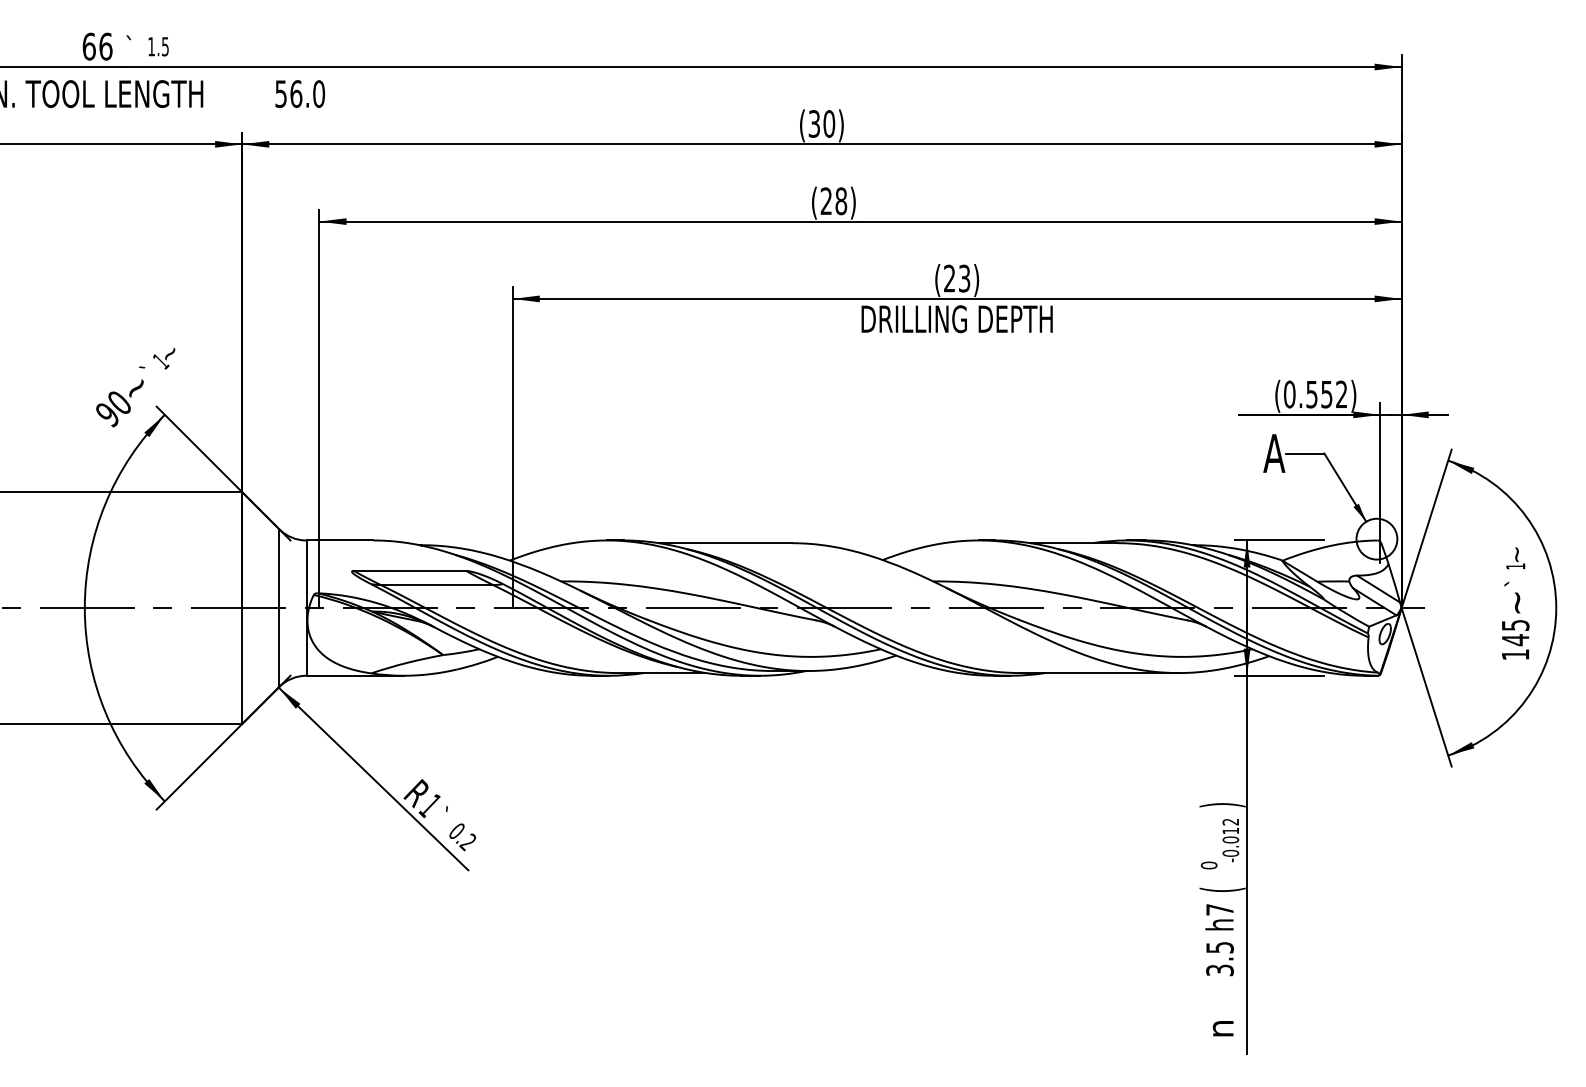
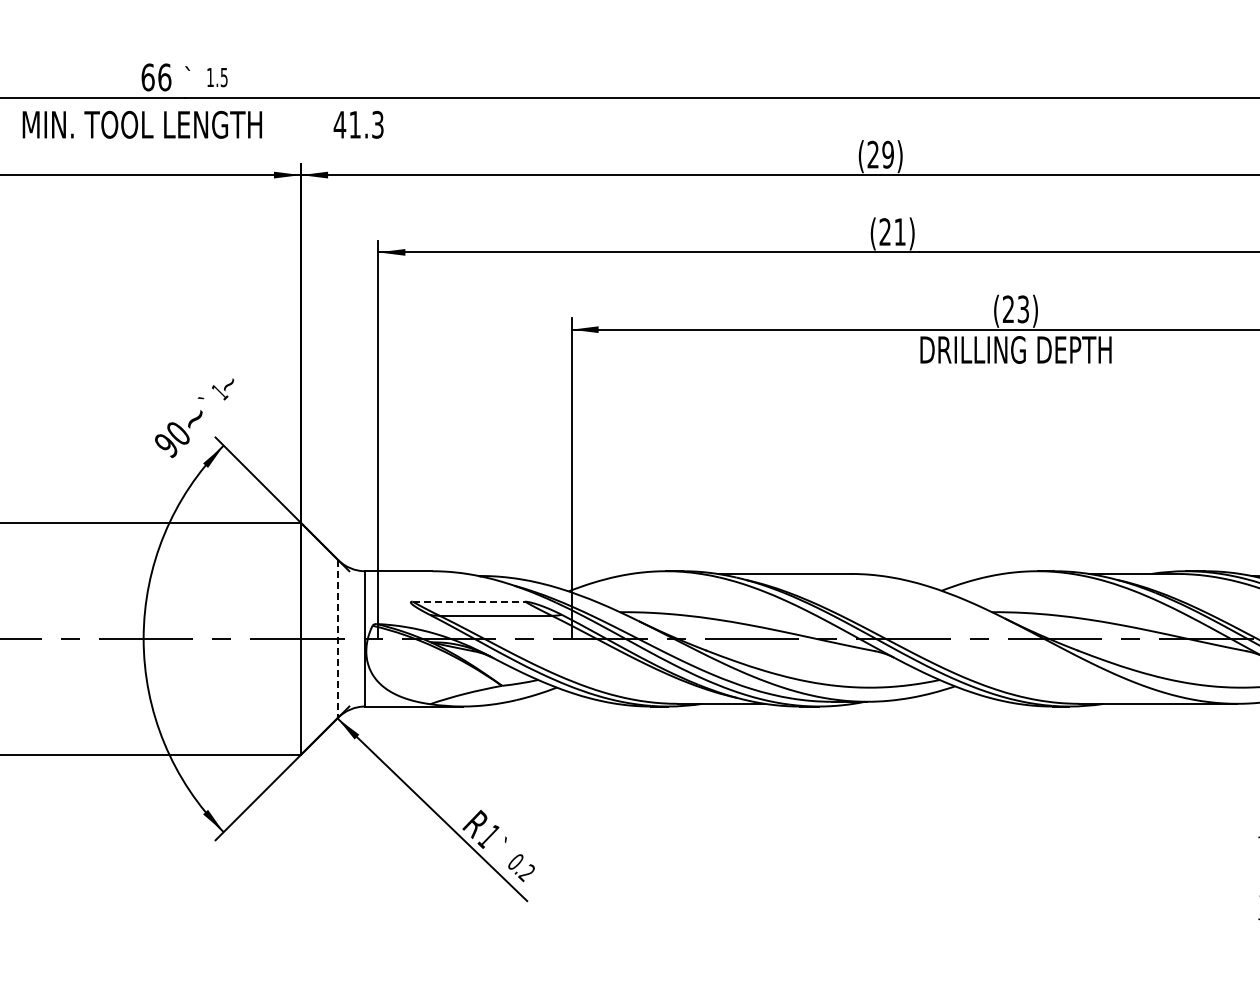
text: (299, 93) -> (358, 124), 56.0 -> 41.3
text: (821, 123) -> (880, 154), (30) -> (29)
text: (841, 201) -> (900, 232), (28) -> (21)
line: (410, 570) -> (469, 601), solid -> dashed
line: (279, 608) -> (338, 639), solid -> dashed

